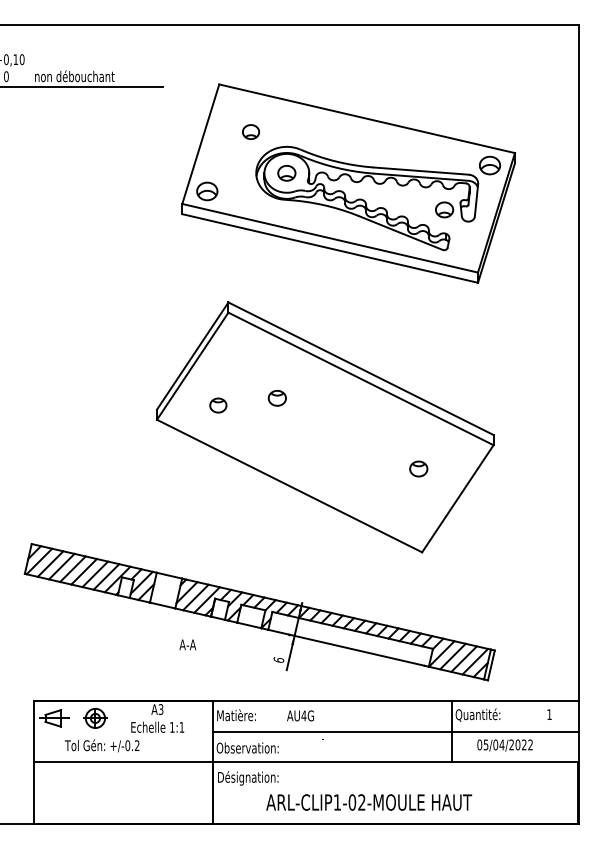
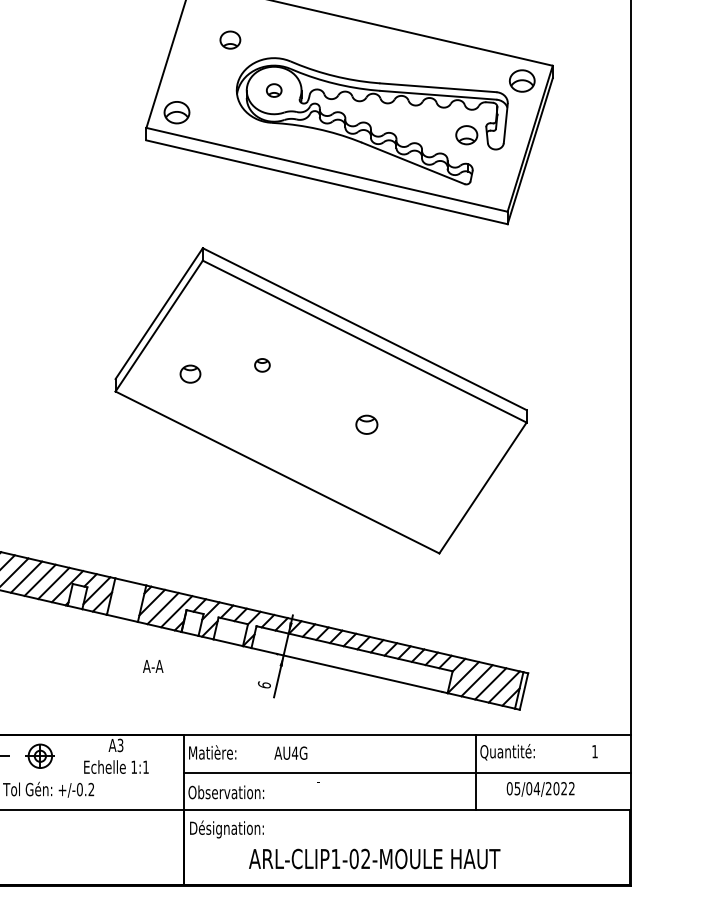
part: (286, 173) -> (273, 90), size x0.7
part: (276, 398) -> (261, 365), size x0.7
part: (418, 468) -> (366, 424), moved

